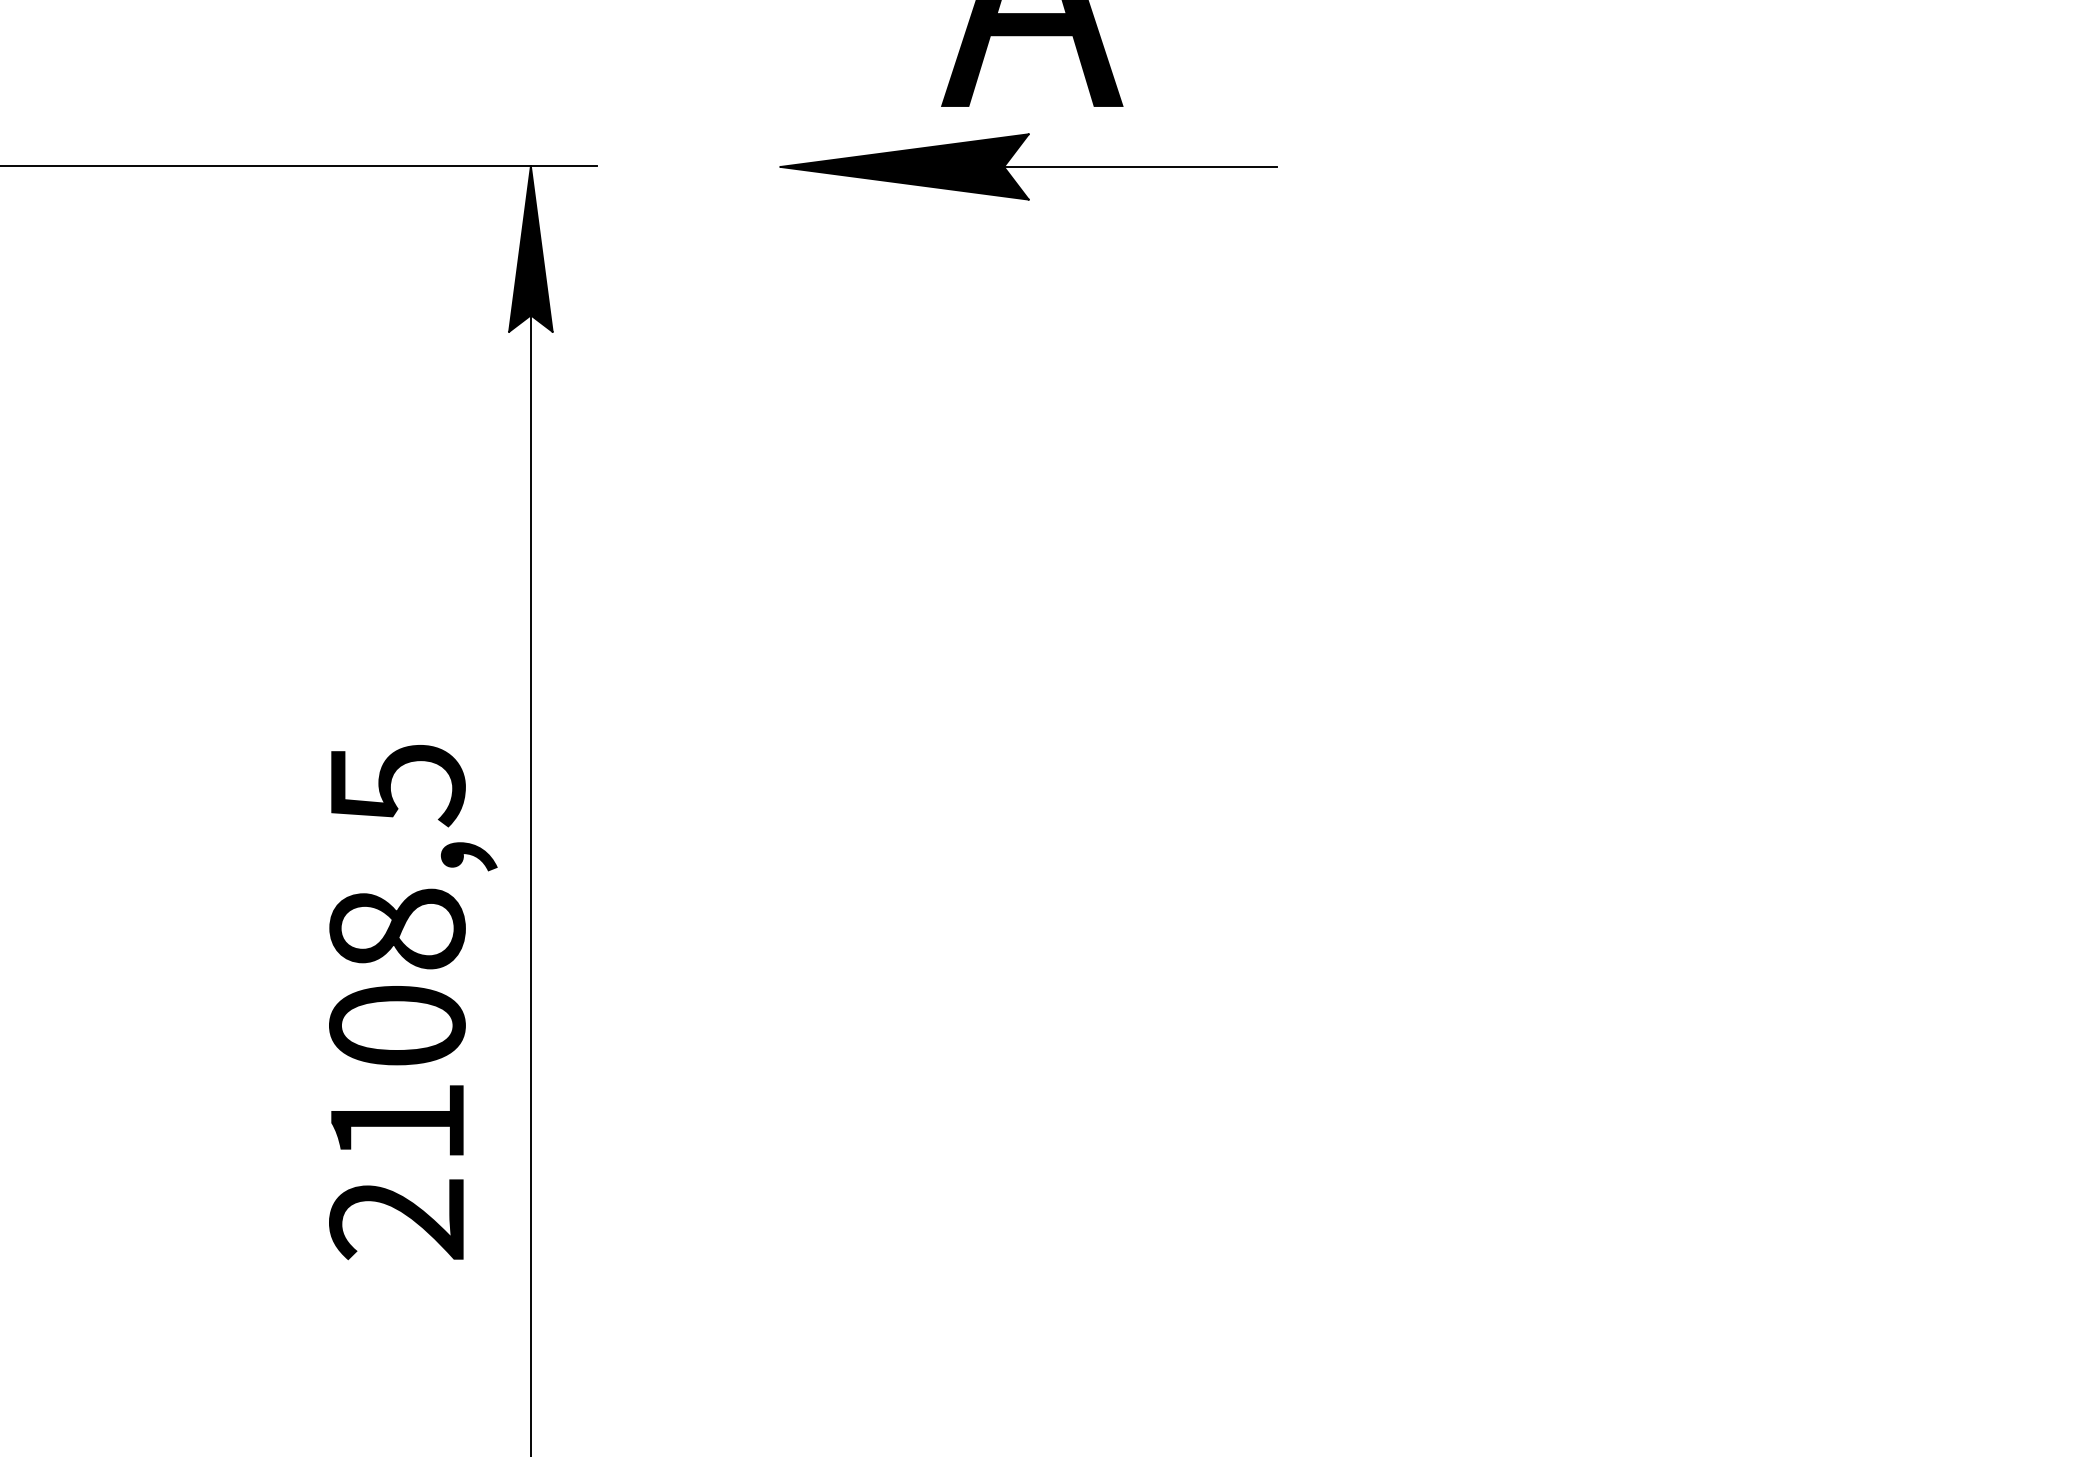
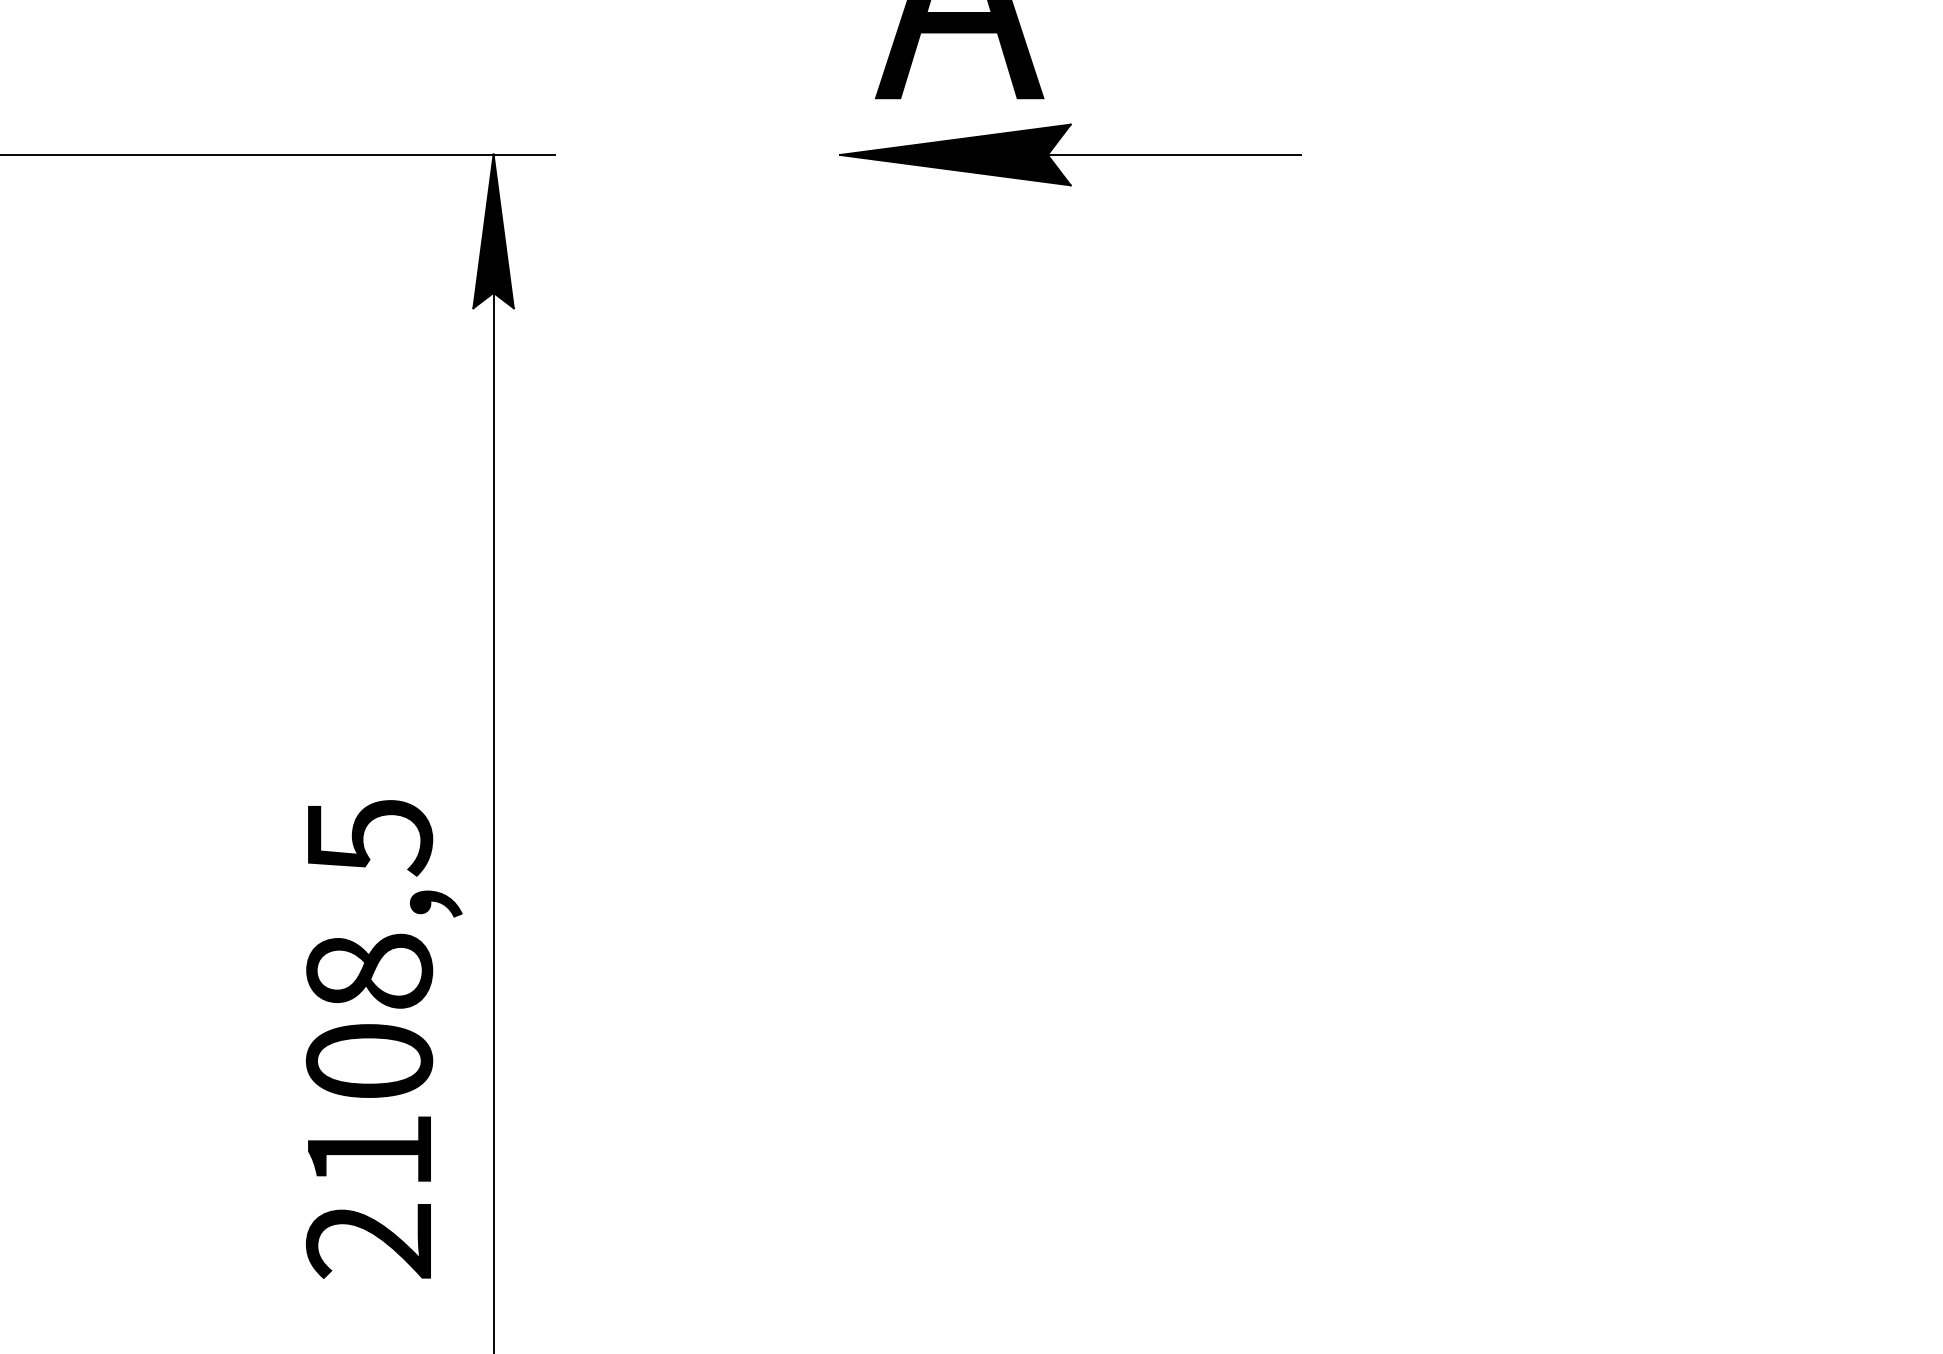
part: (1028, 166) -> (1070, 154), moved
text: (413, 1002) -> (384, 1039), moved

